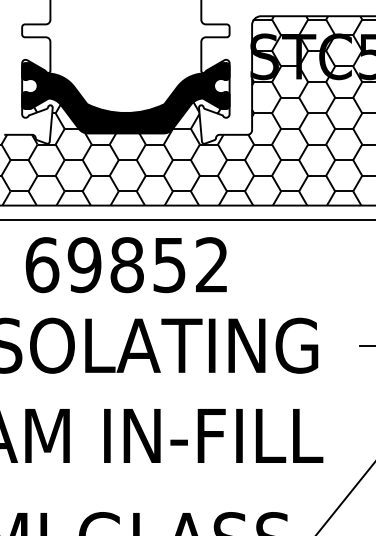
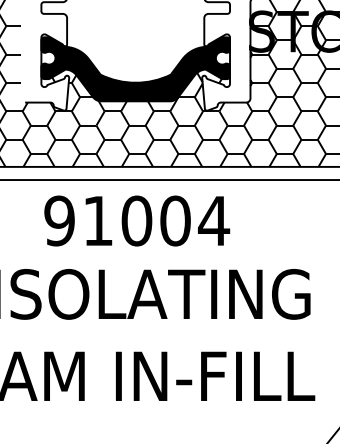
text: (127, 265) -> (137, 221), 69852 -> 91004

